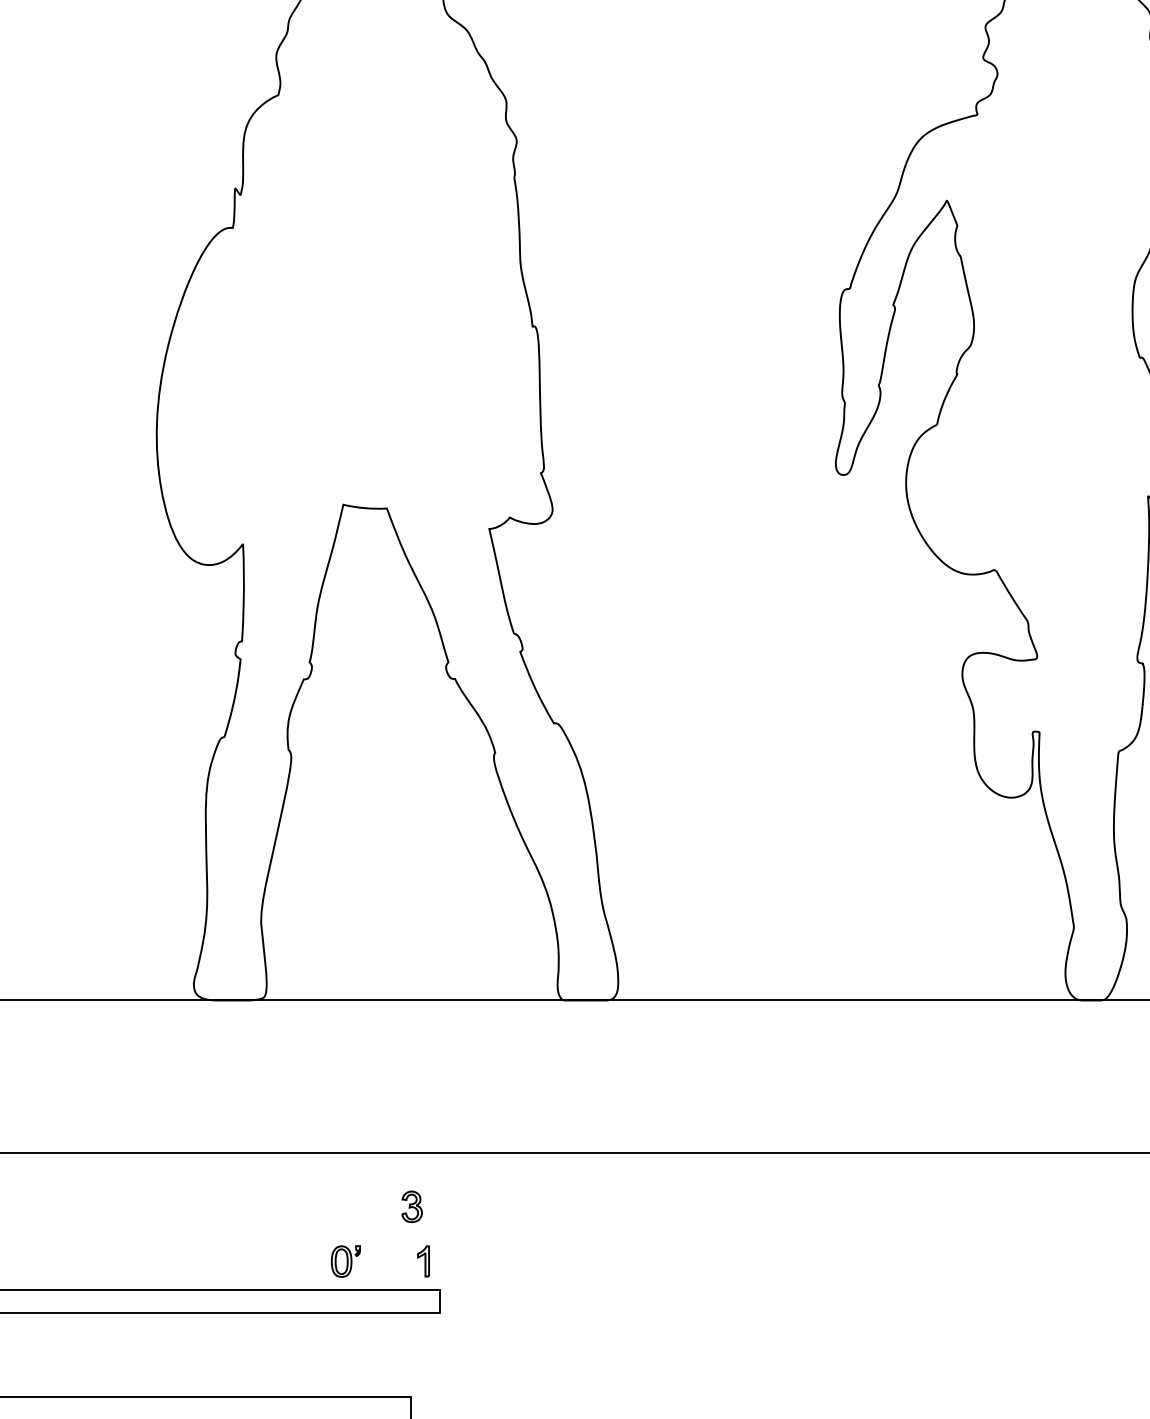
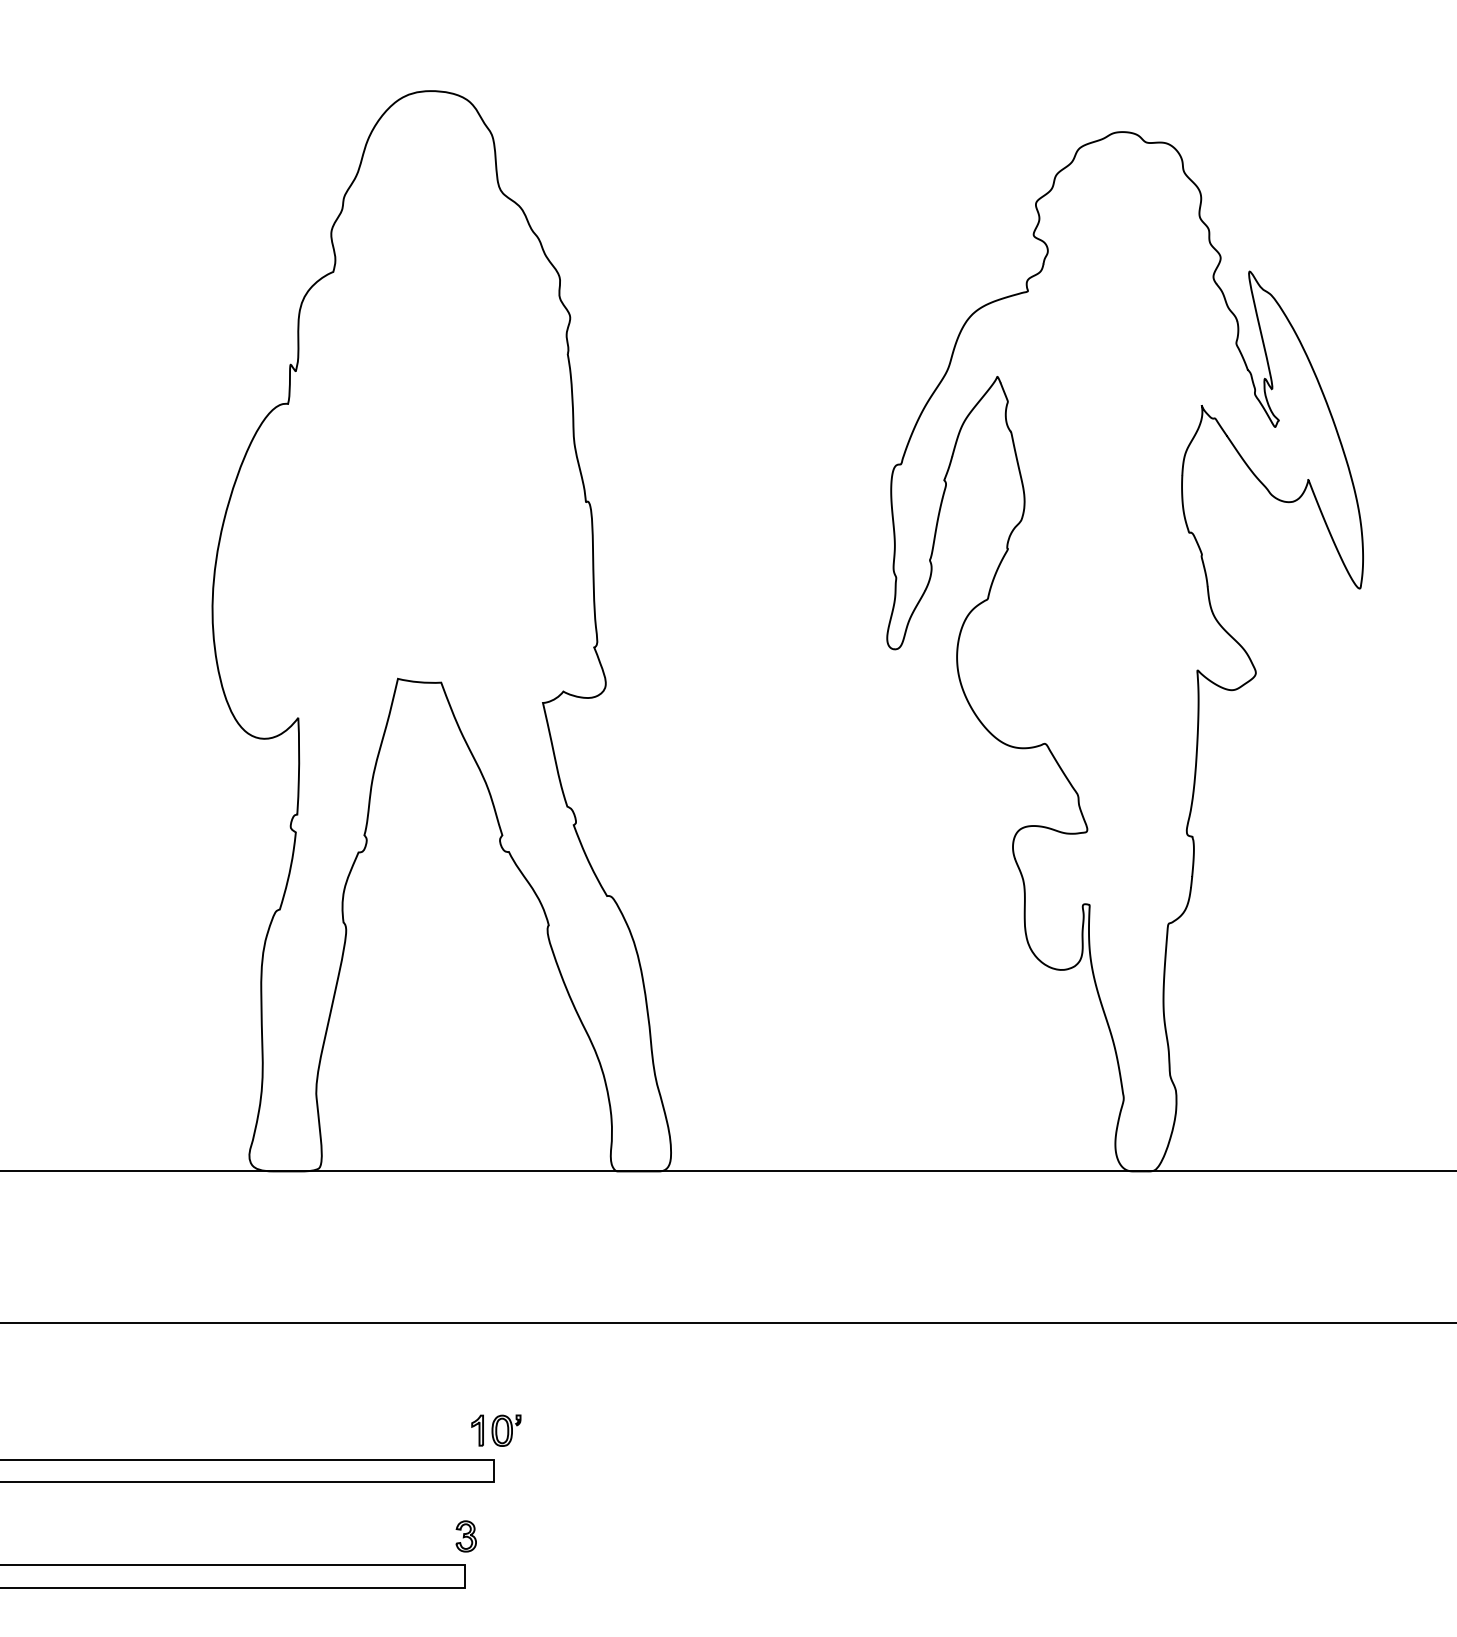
part: (411, 1206) -> (465, 1536), moved
part: (345, 1261) -> (506, 1430), moved

